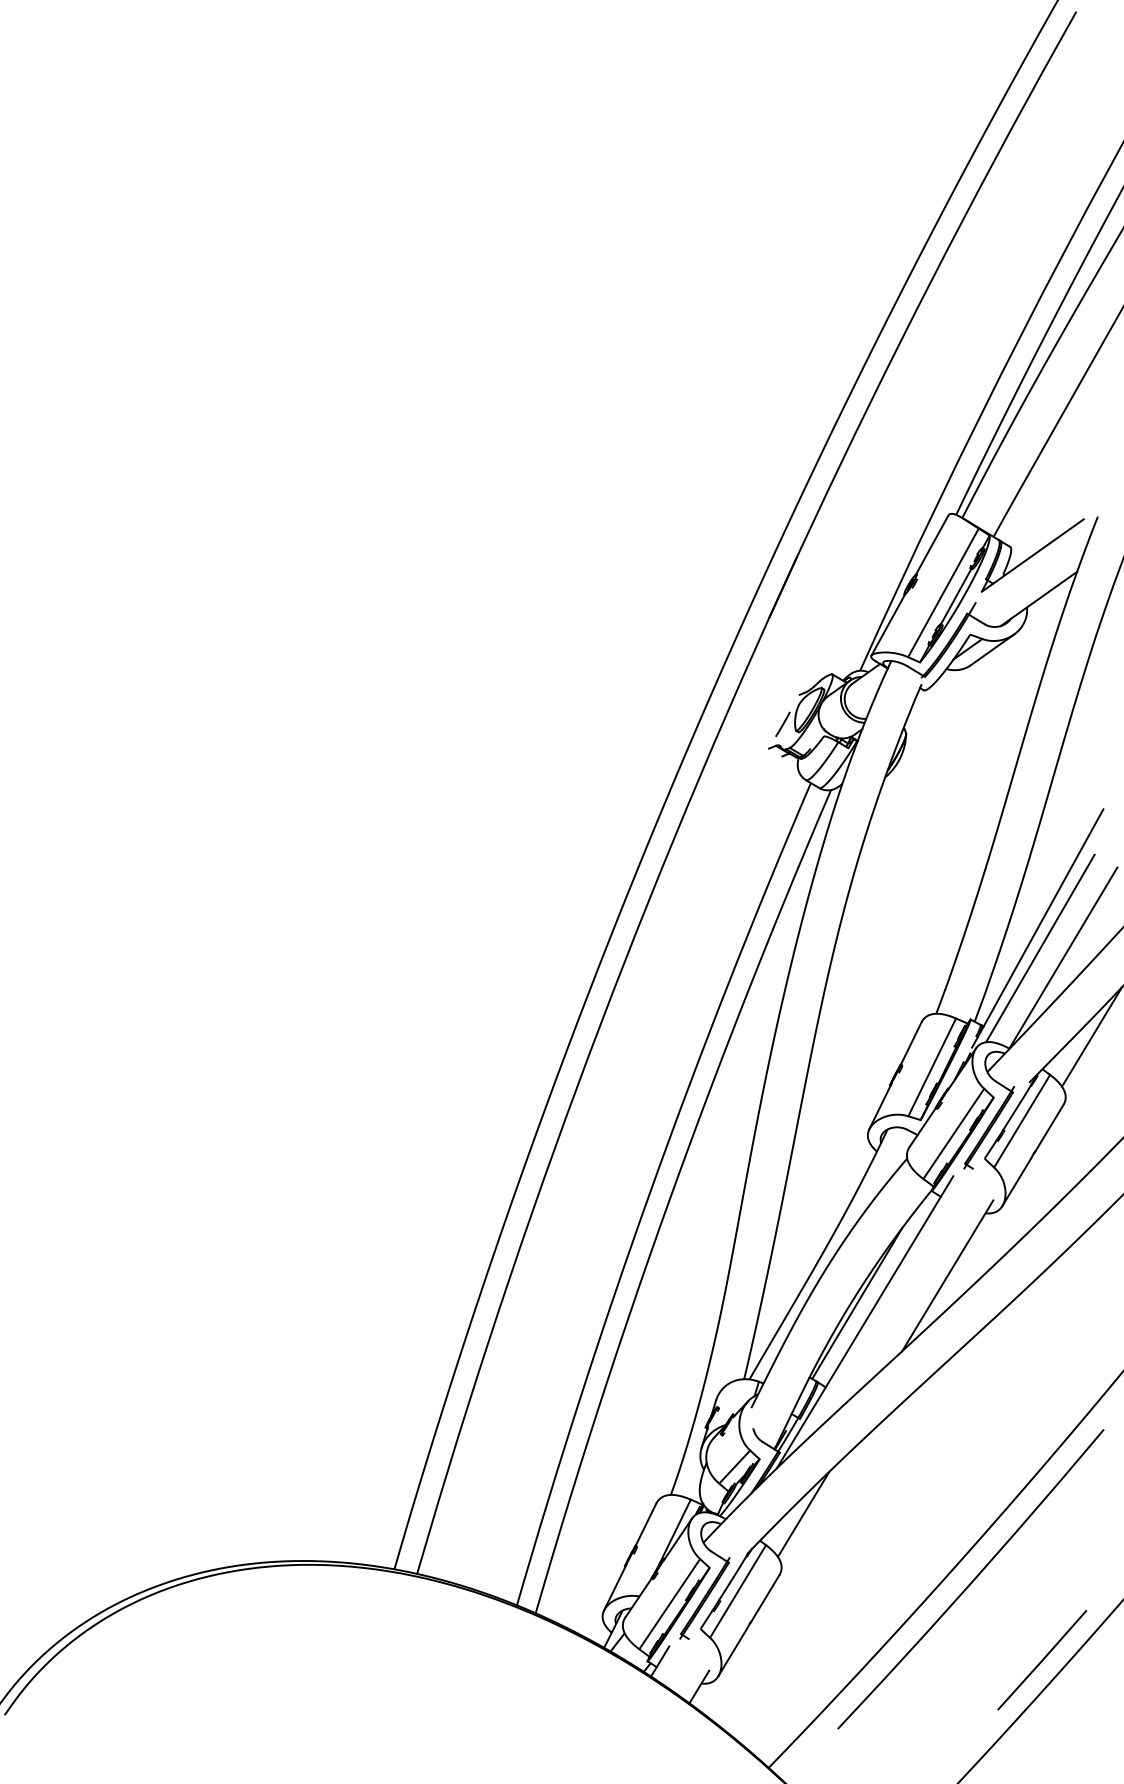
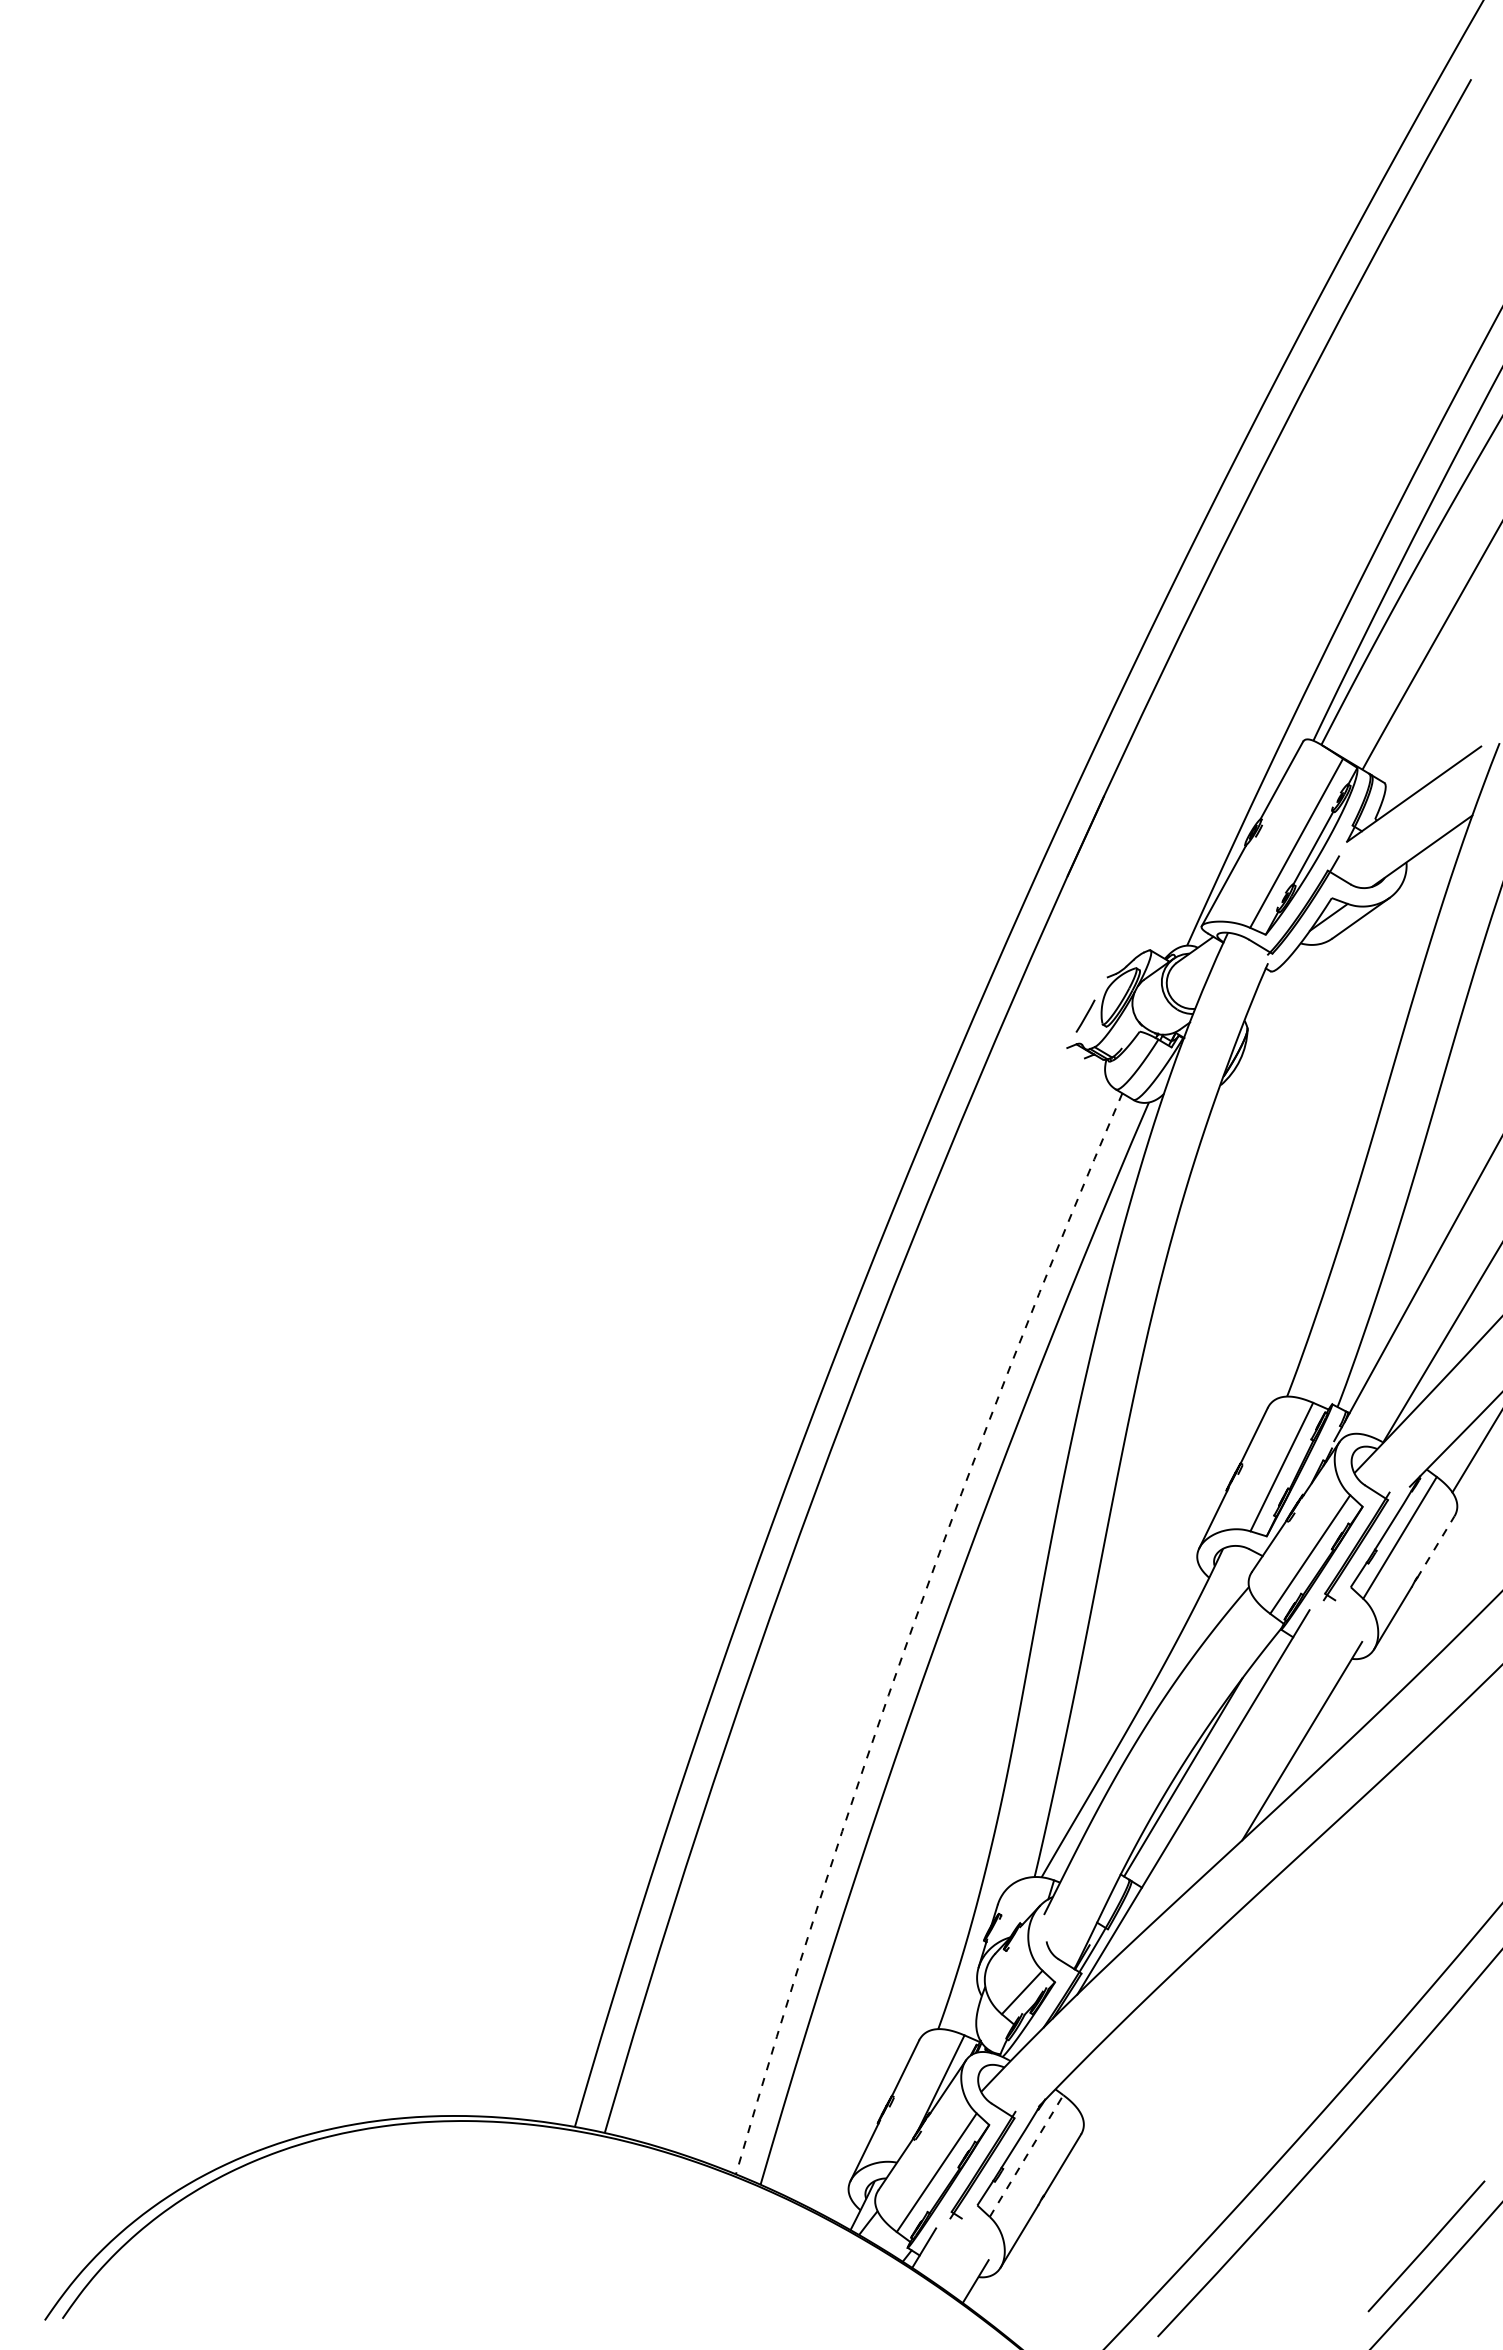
line: (1039, 948) -> (1423, 1310), removed
line: (1049, 1127) -> (1436, 1546), solid -> dashed
arc: (651, 1189) -> (912, 1627), solid -> dashed
line: (803, 1514) -> (1112, 2054), removed
line: (737, 1591) -> (1026, 2155), solid -> dashed

